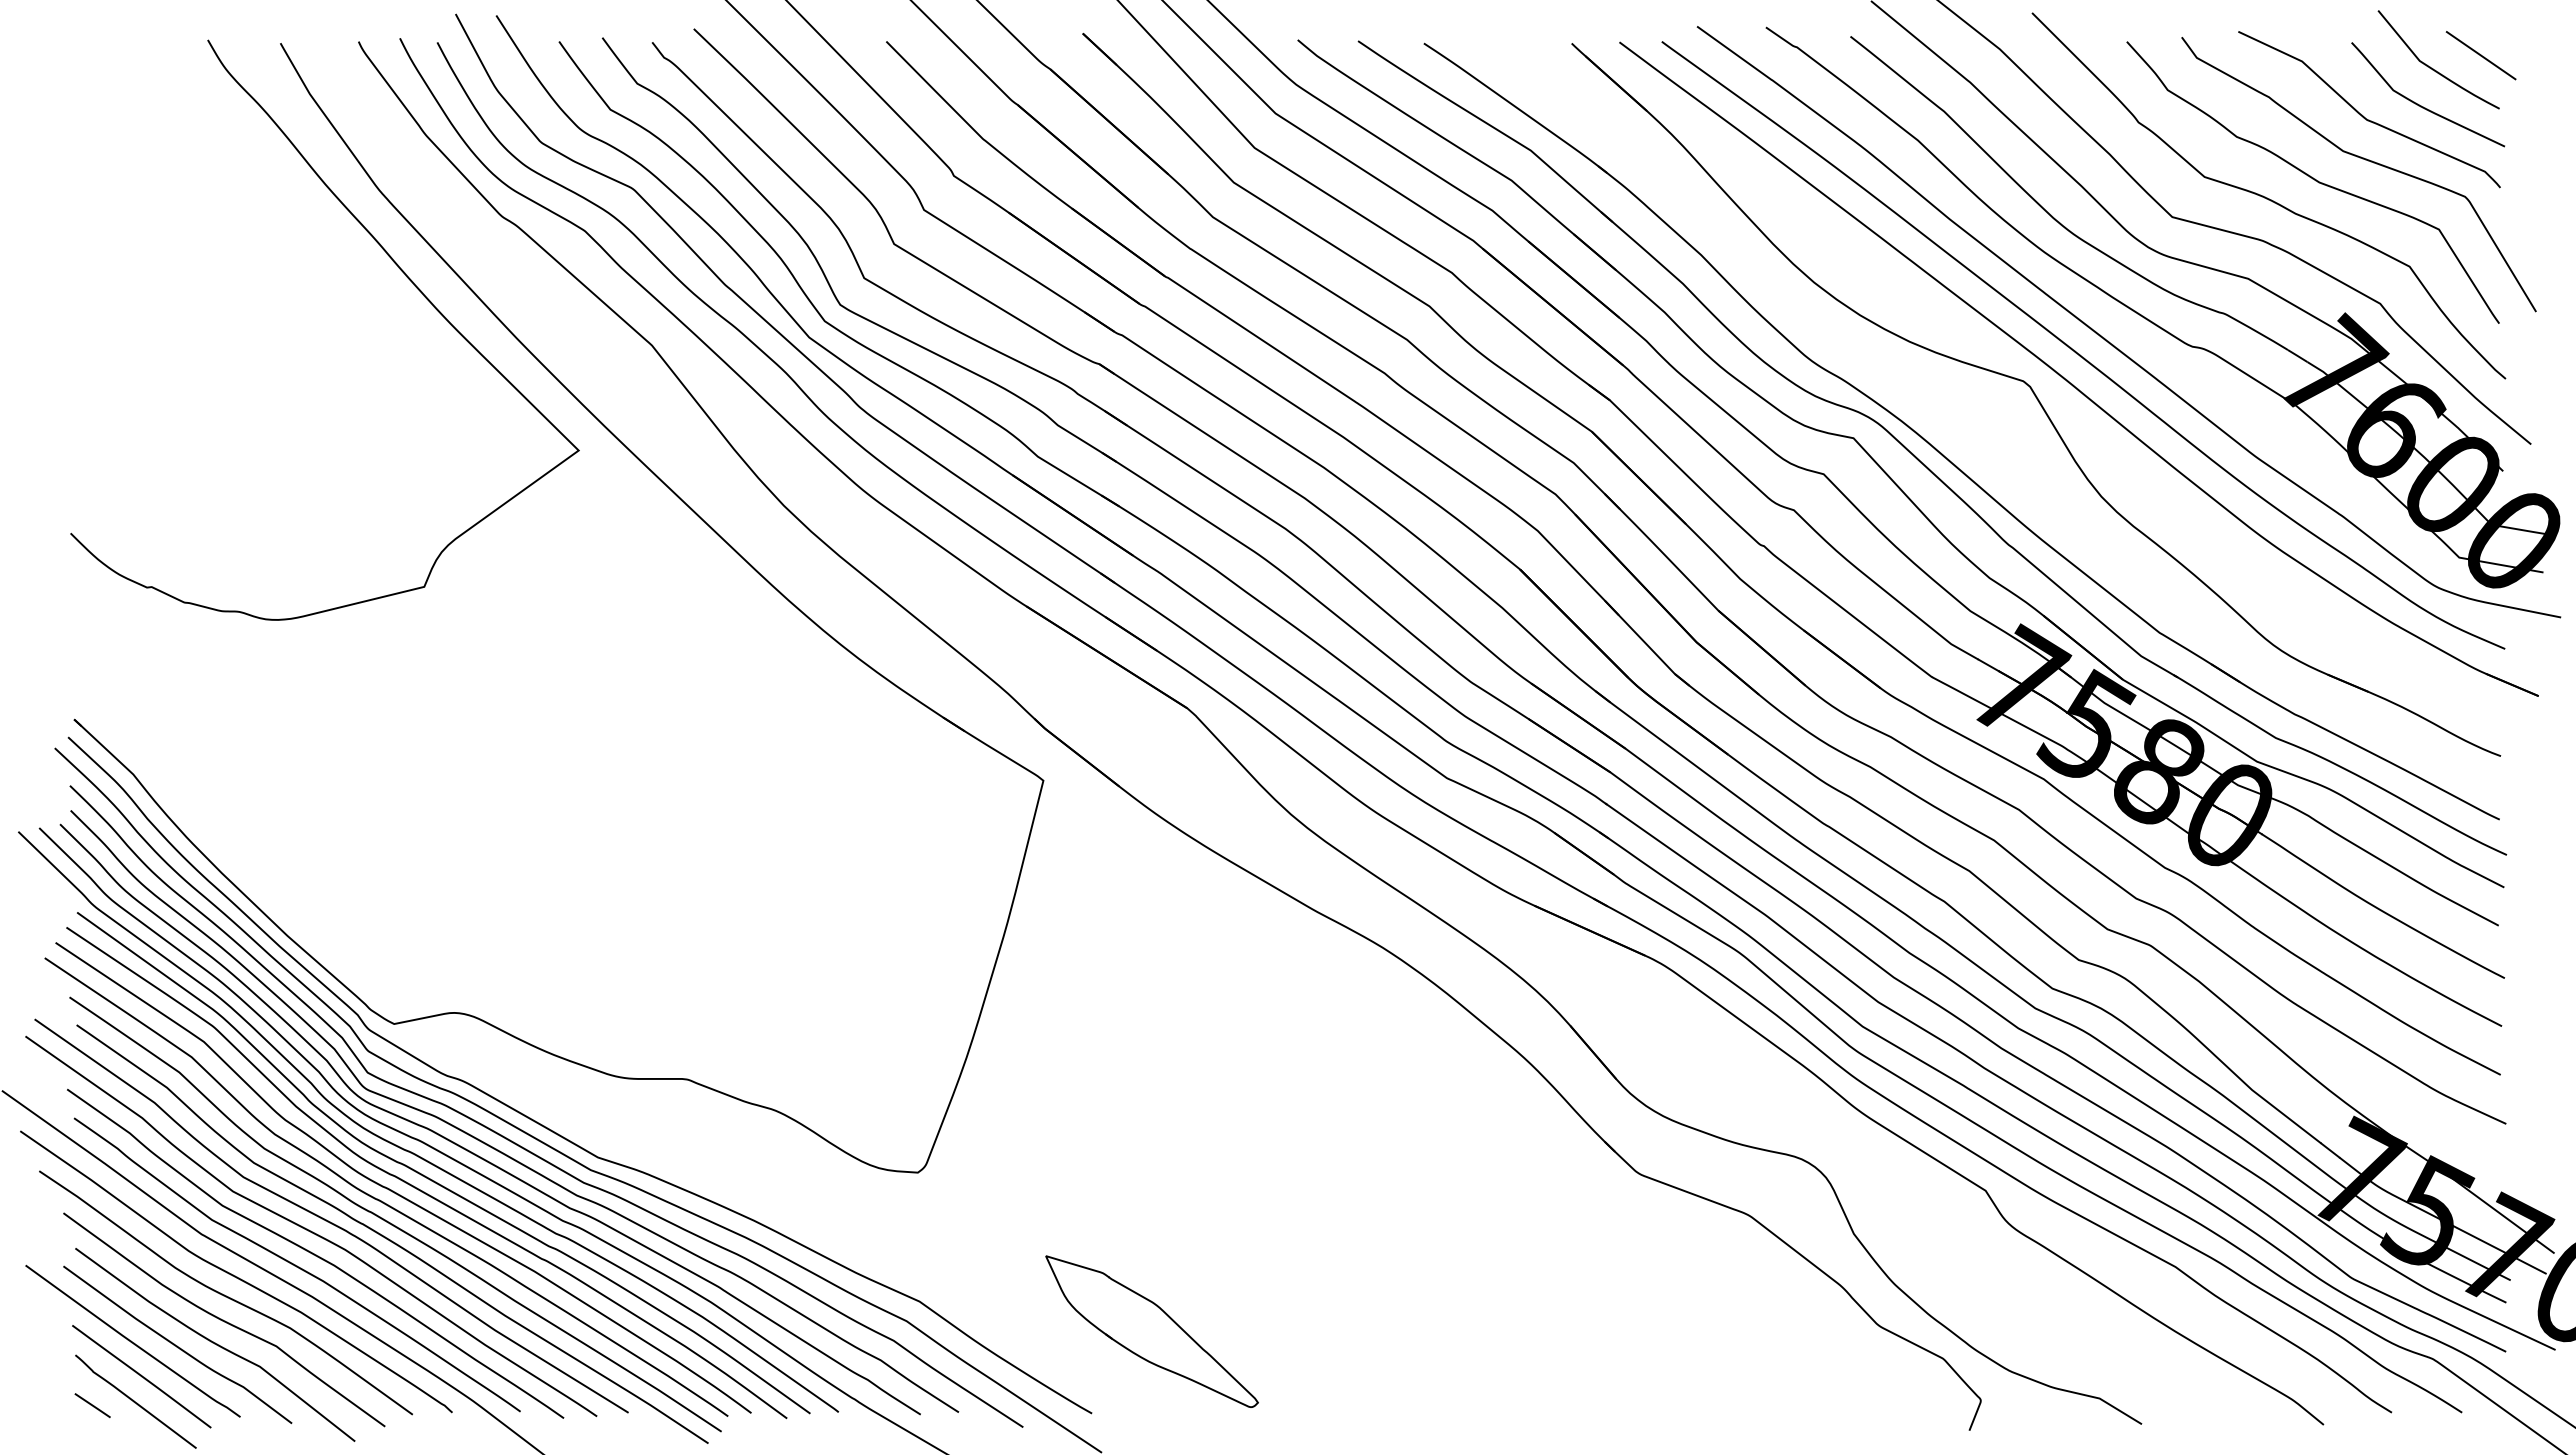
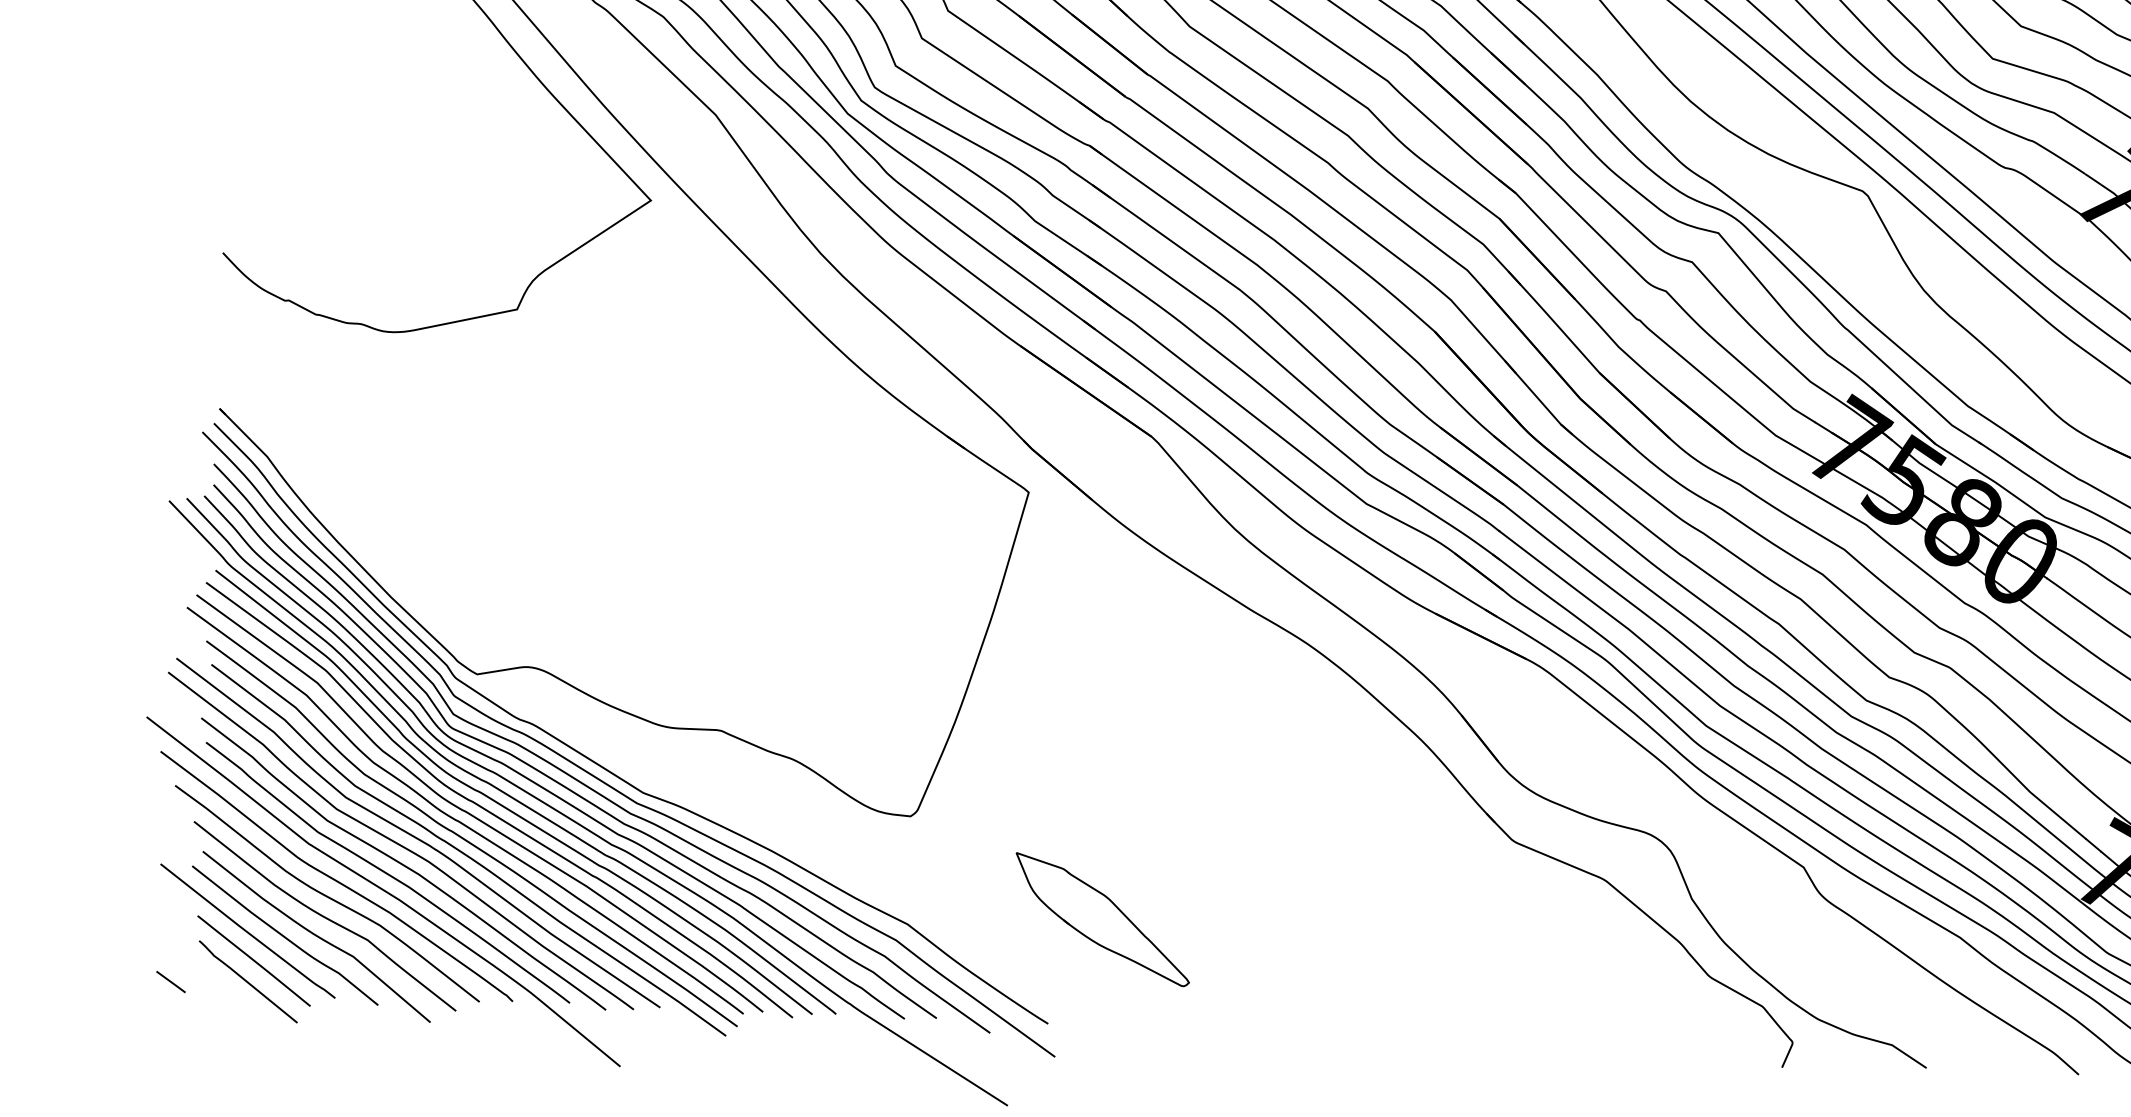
part: (1151, 1331) -> (1102, 919), moved
line: (92, 1405) -> (170, 981), moved

